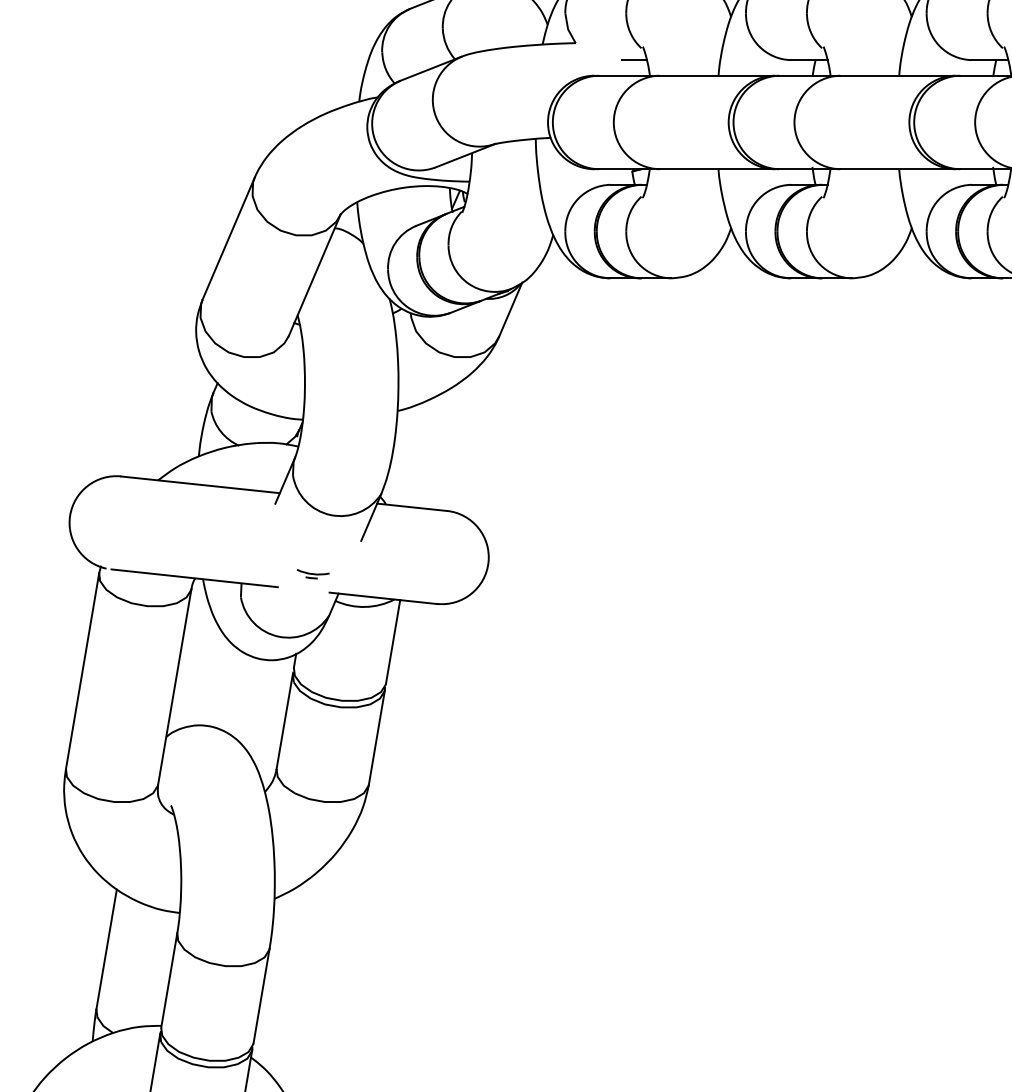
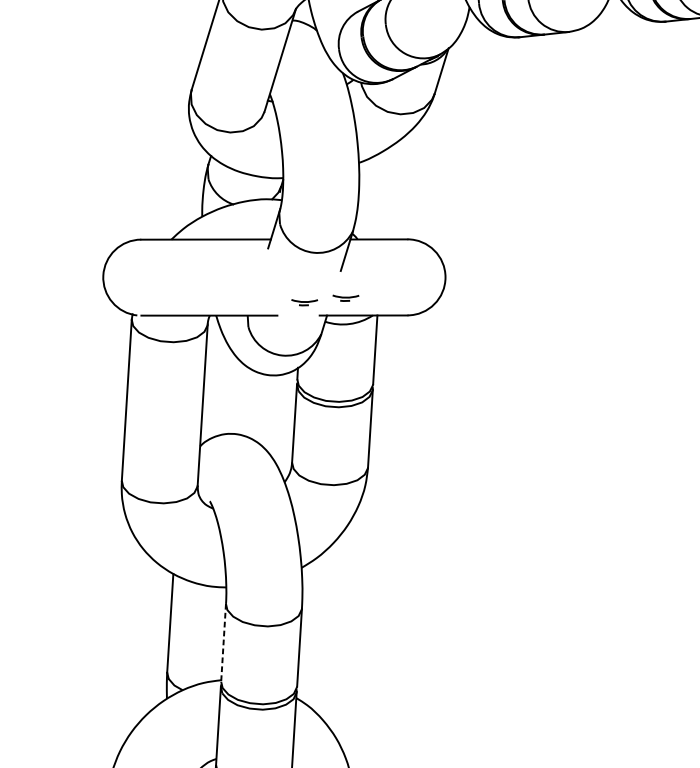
part: (364, 574) -> (346, 297), added
line: (169, 980) -> (223, 642), solid -> dashed

